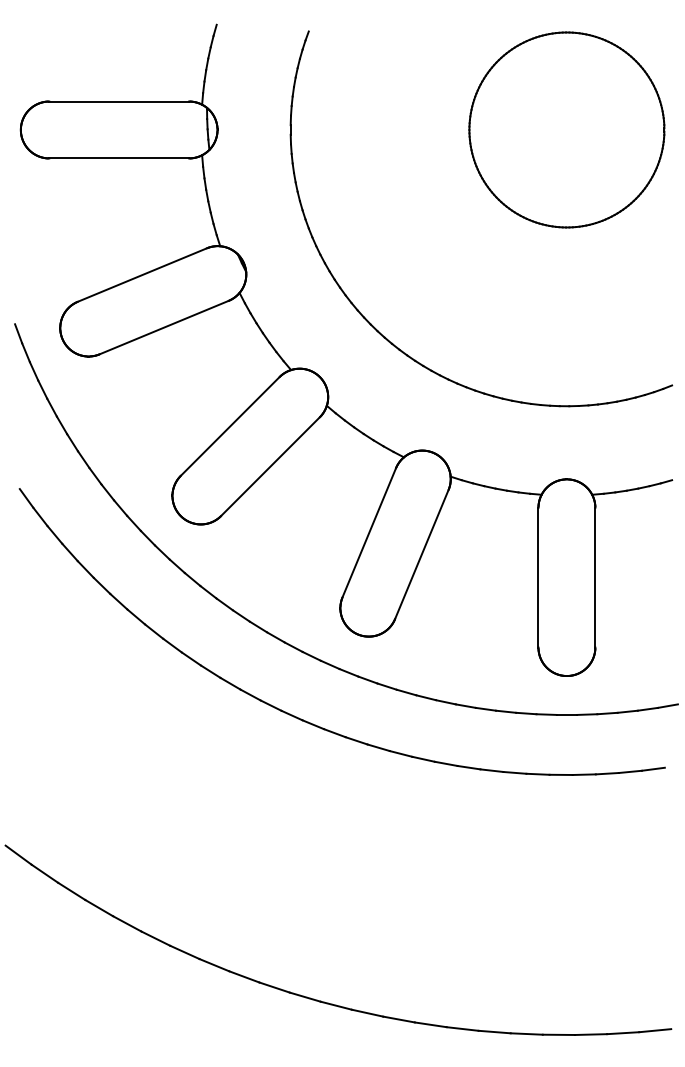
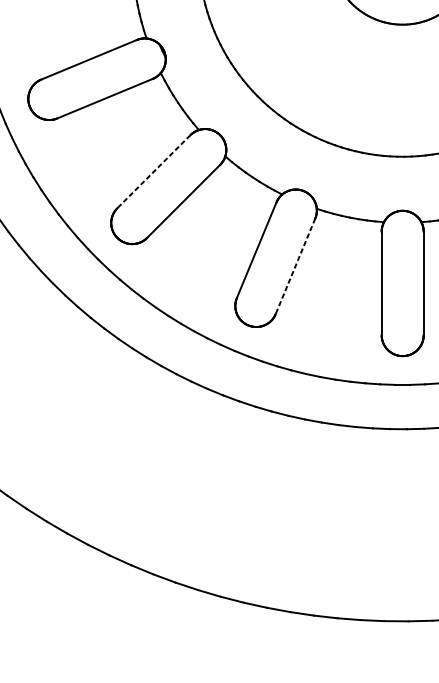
line: (230, 426) -> (154, 171), solid -> dashed
line: (421, 554) -> (295, 266), solid -> dashed

